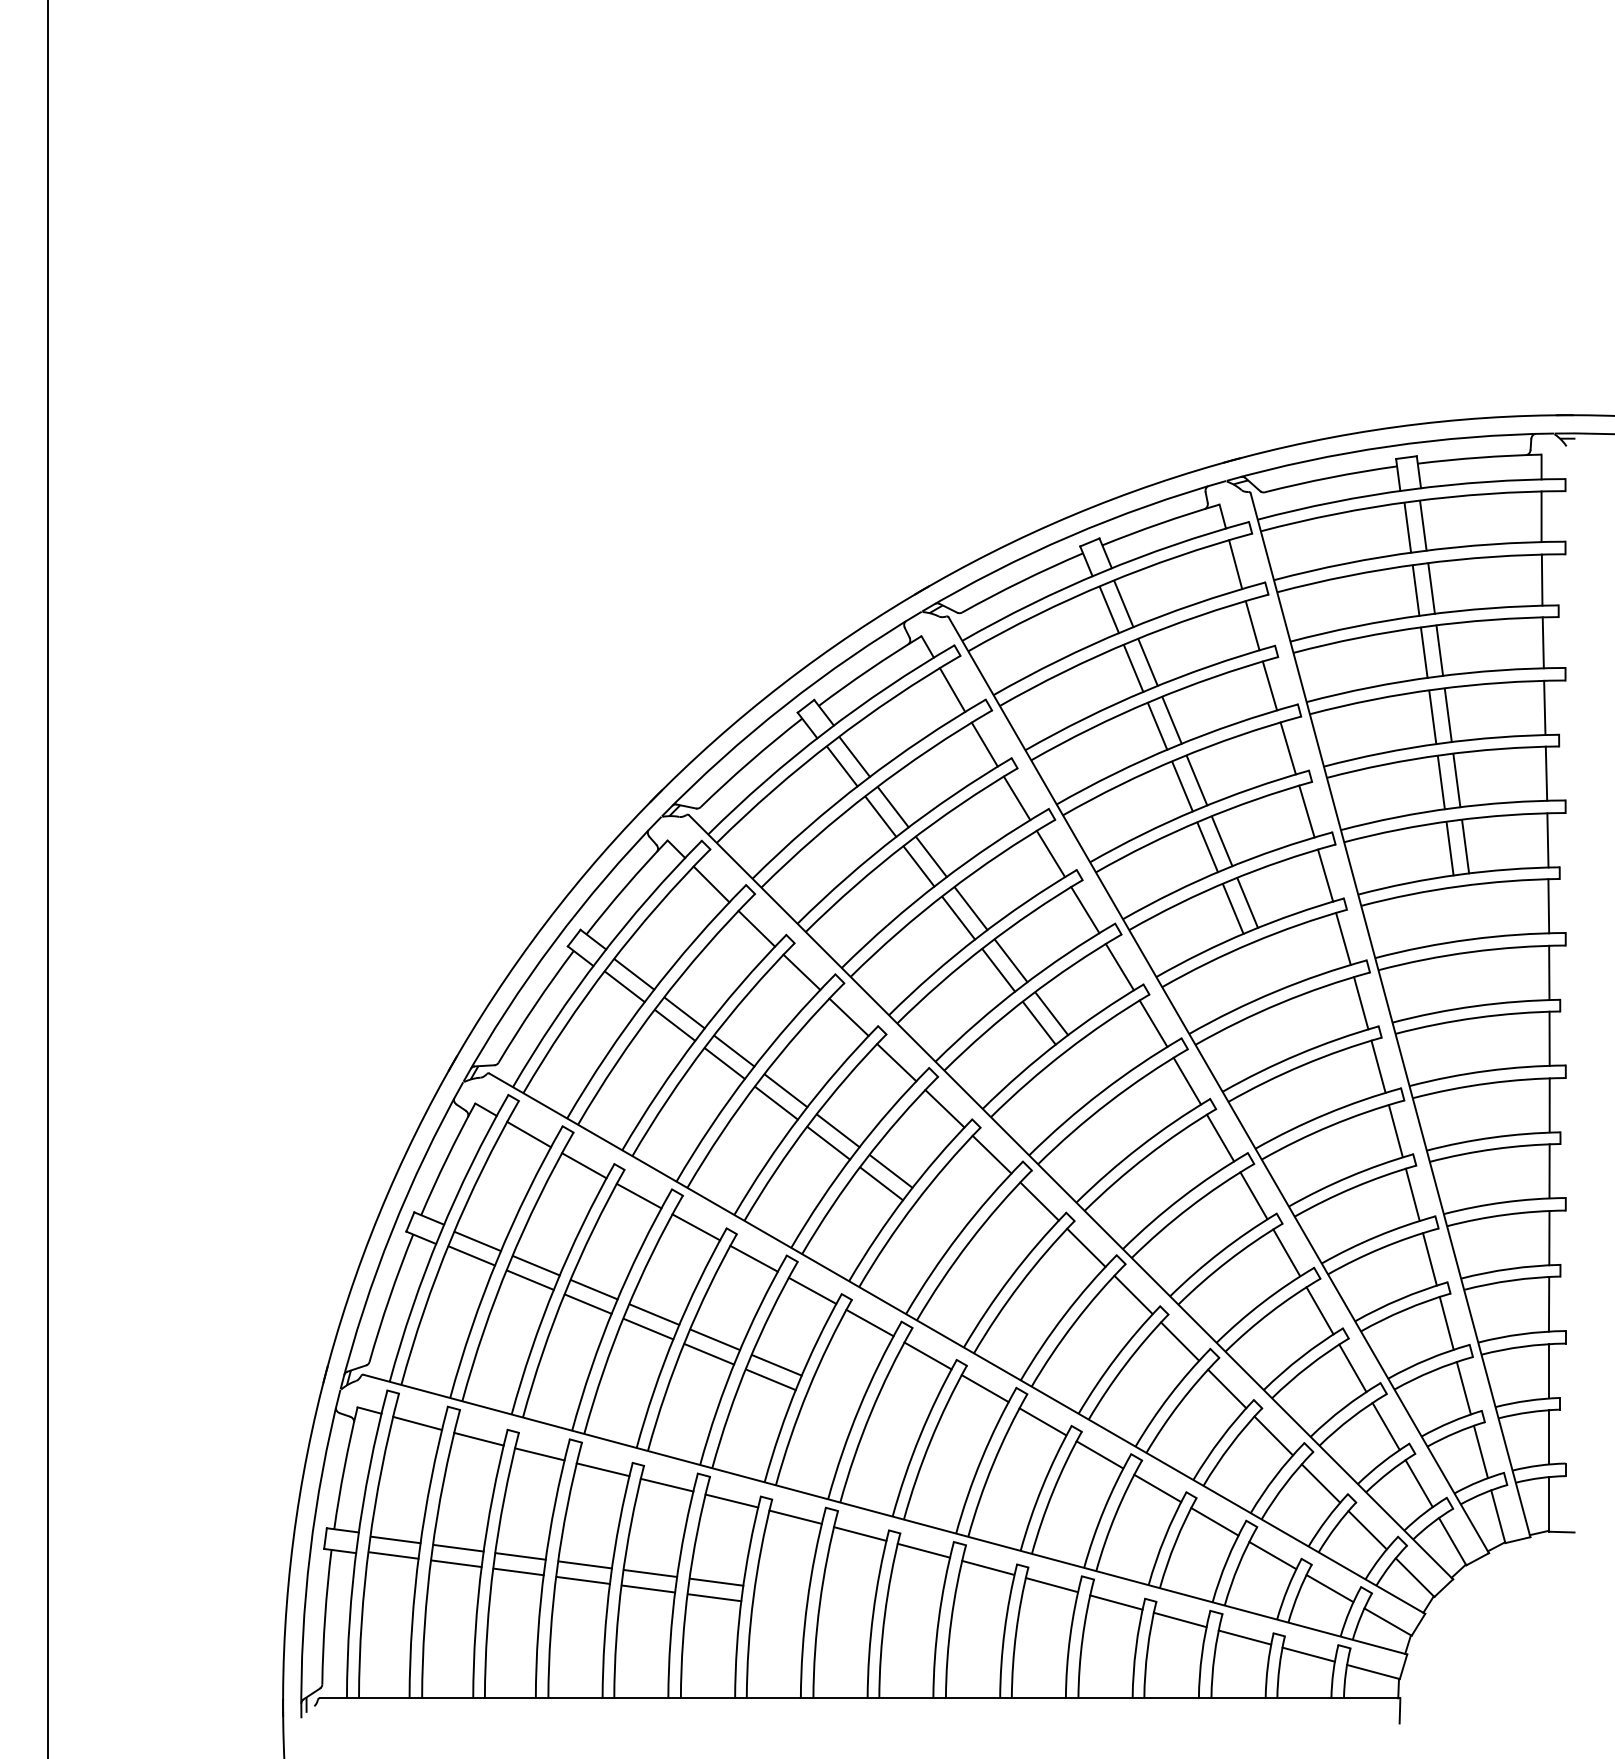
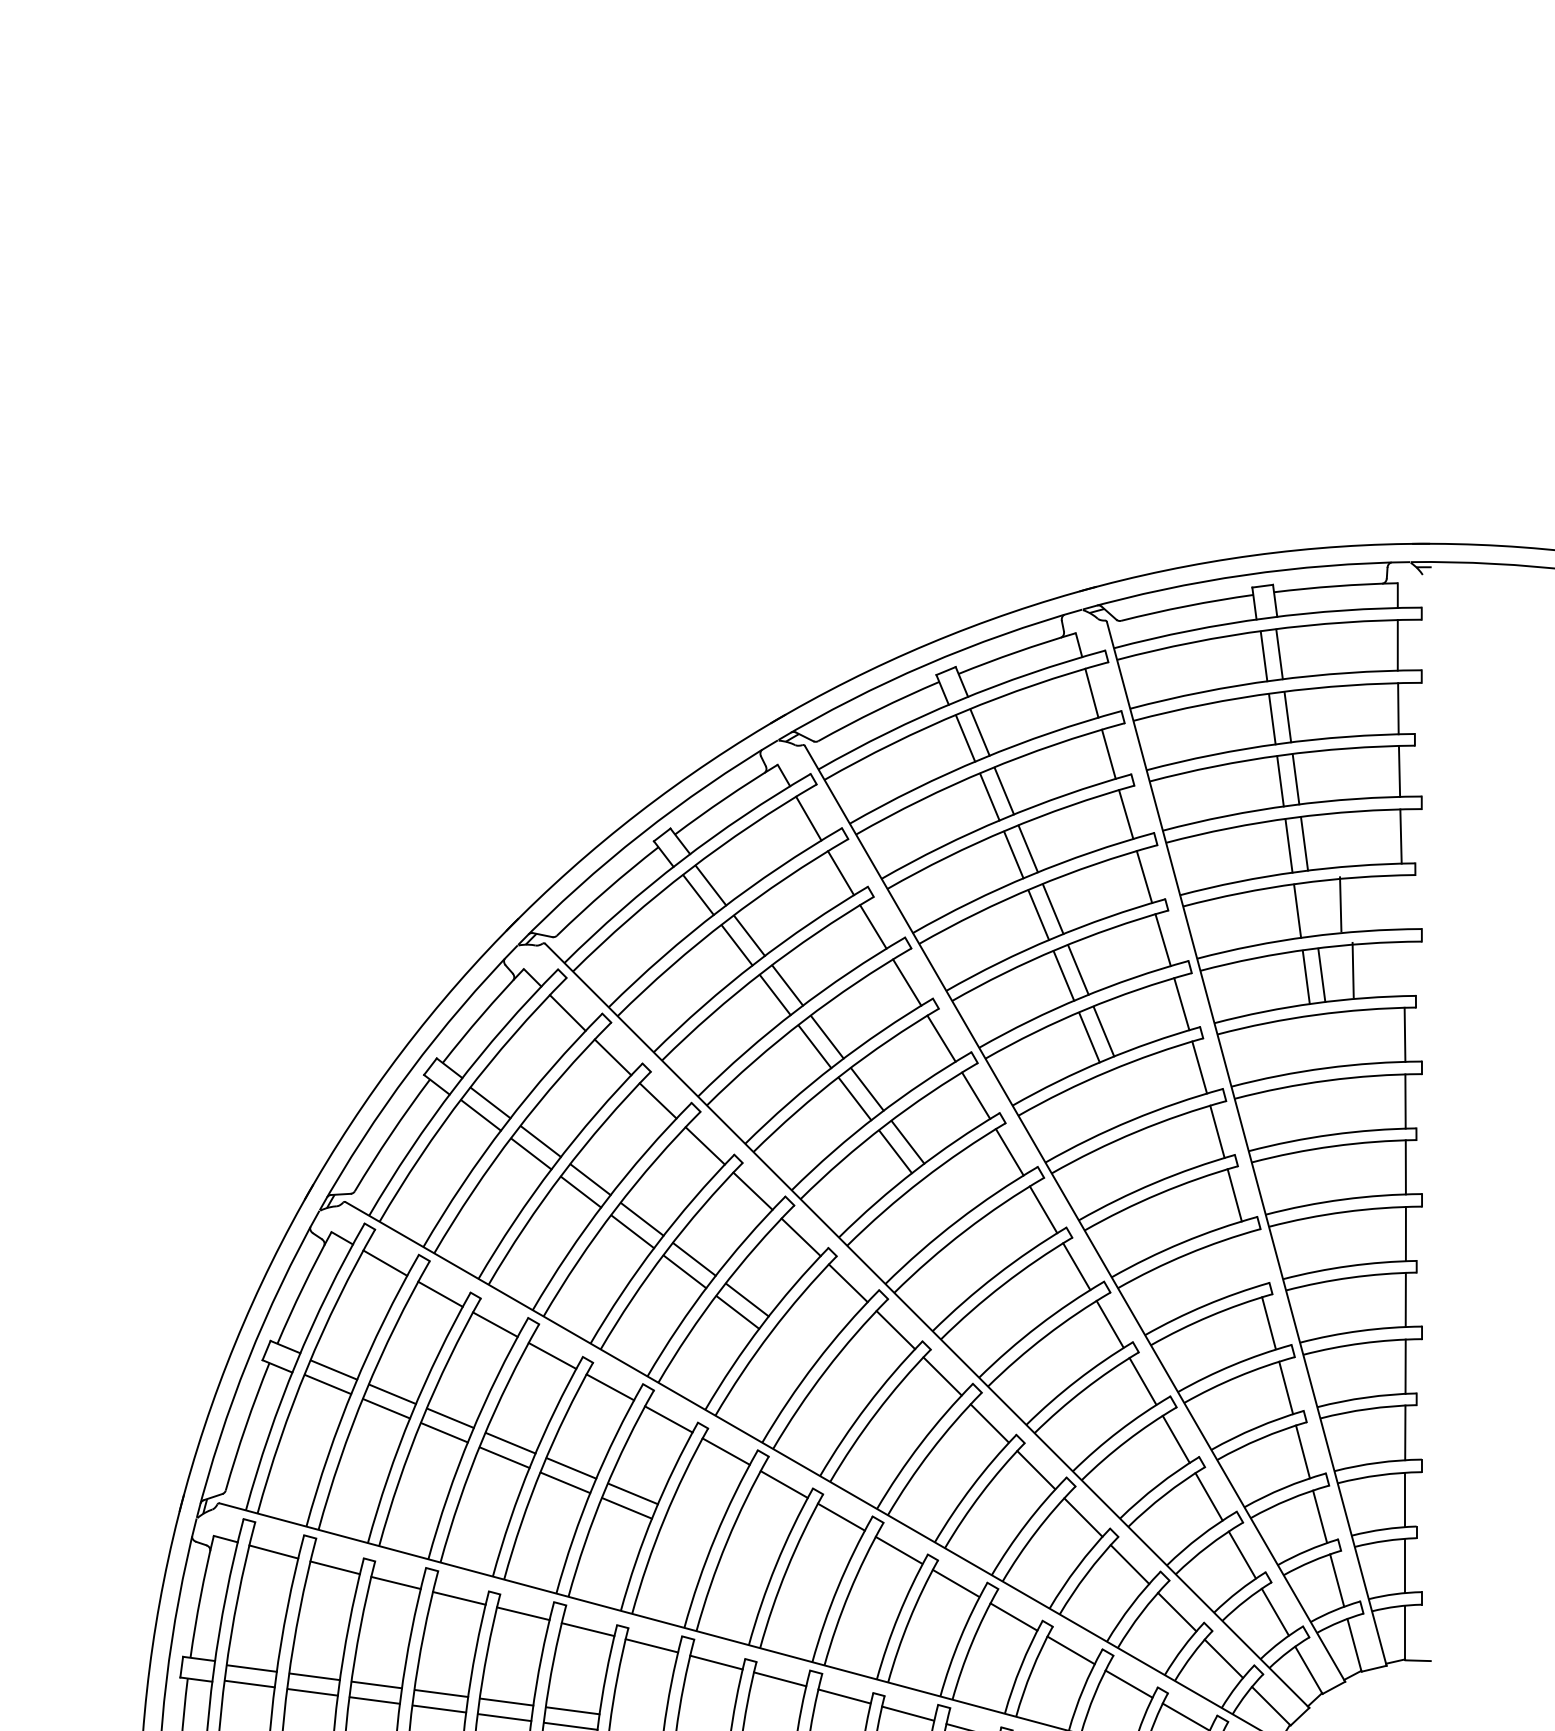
line: (1546, 773) -> (1340, 904), moved
line: (1456, 780) -> (1312, 909), removed
line: (1547, 840) -> (1352, 970), moved
line: (1395, 1130) -> (1251, 1259), removed

